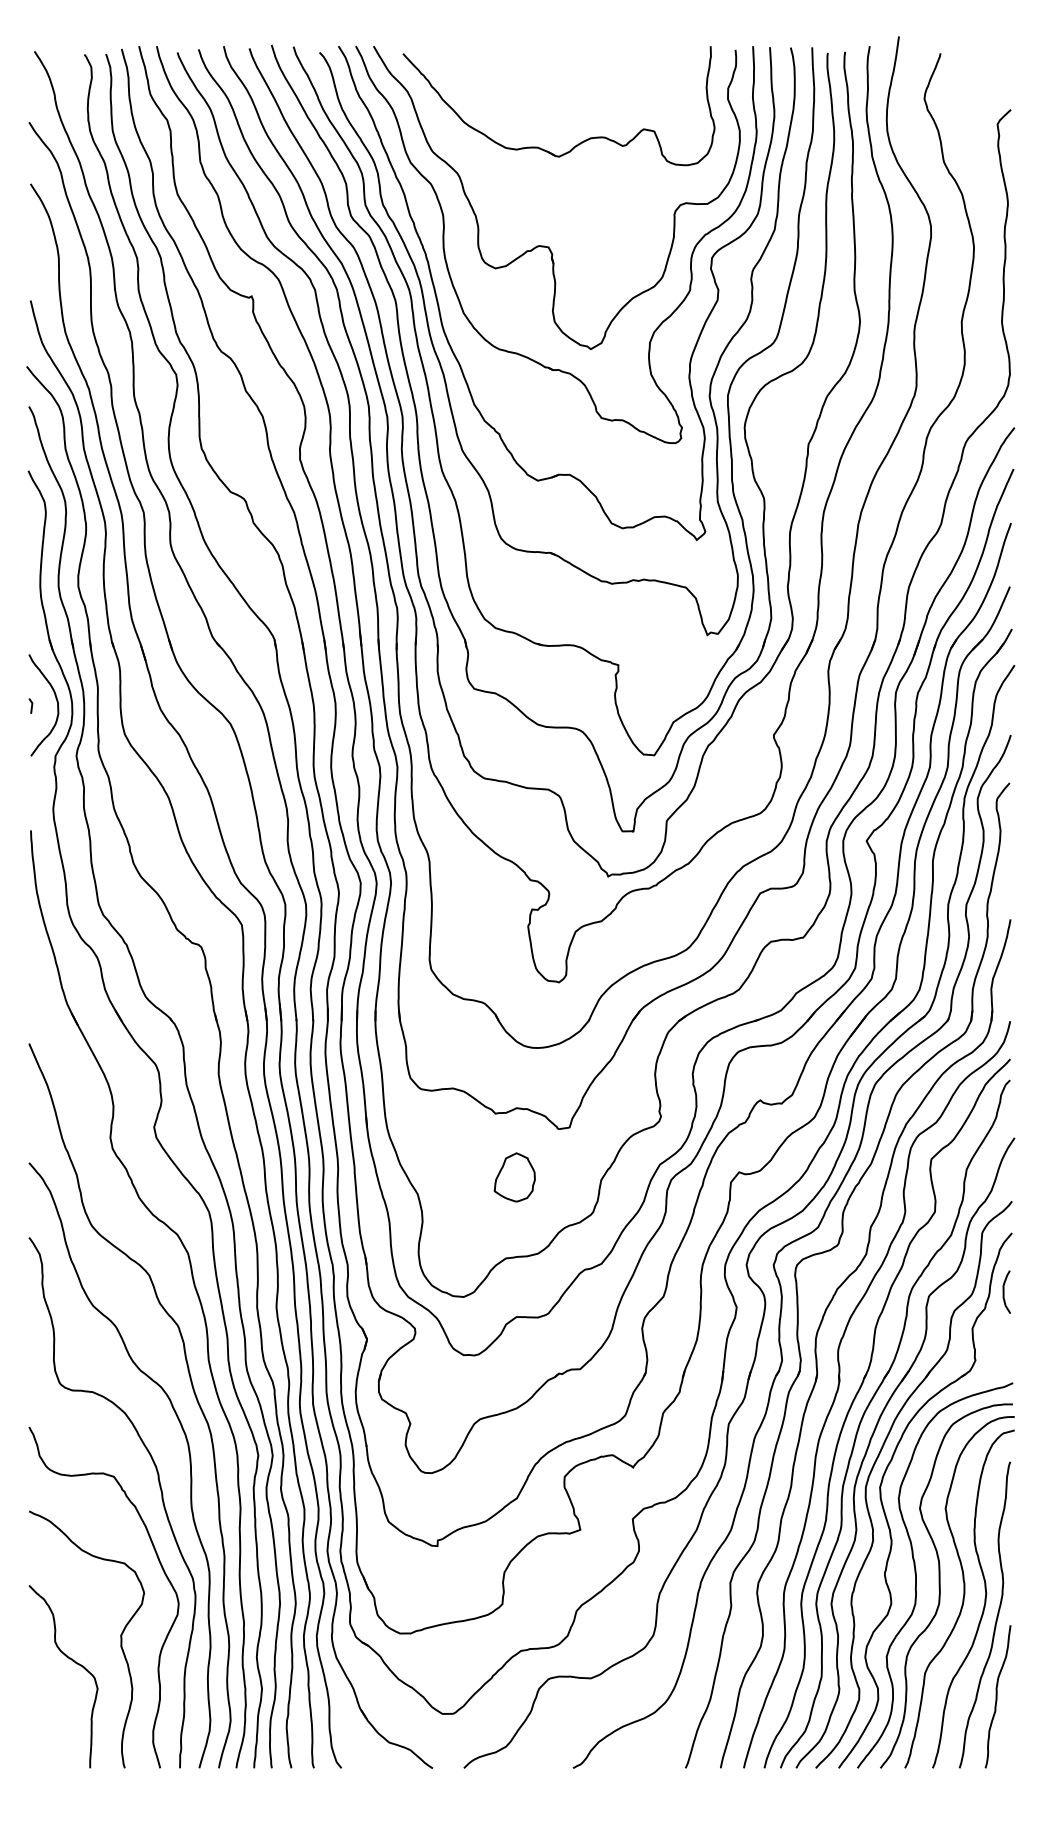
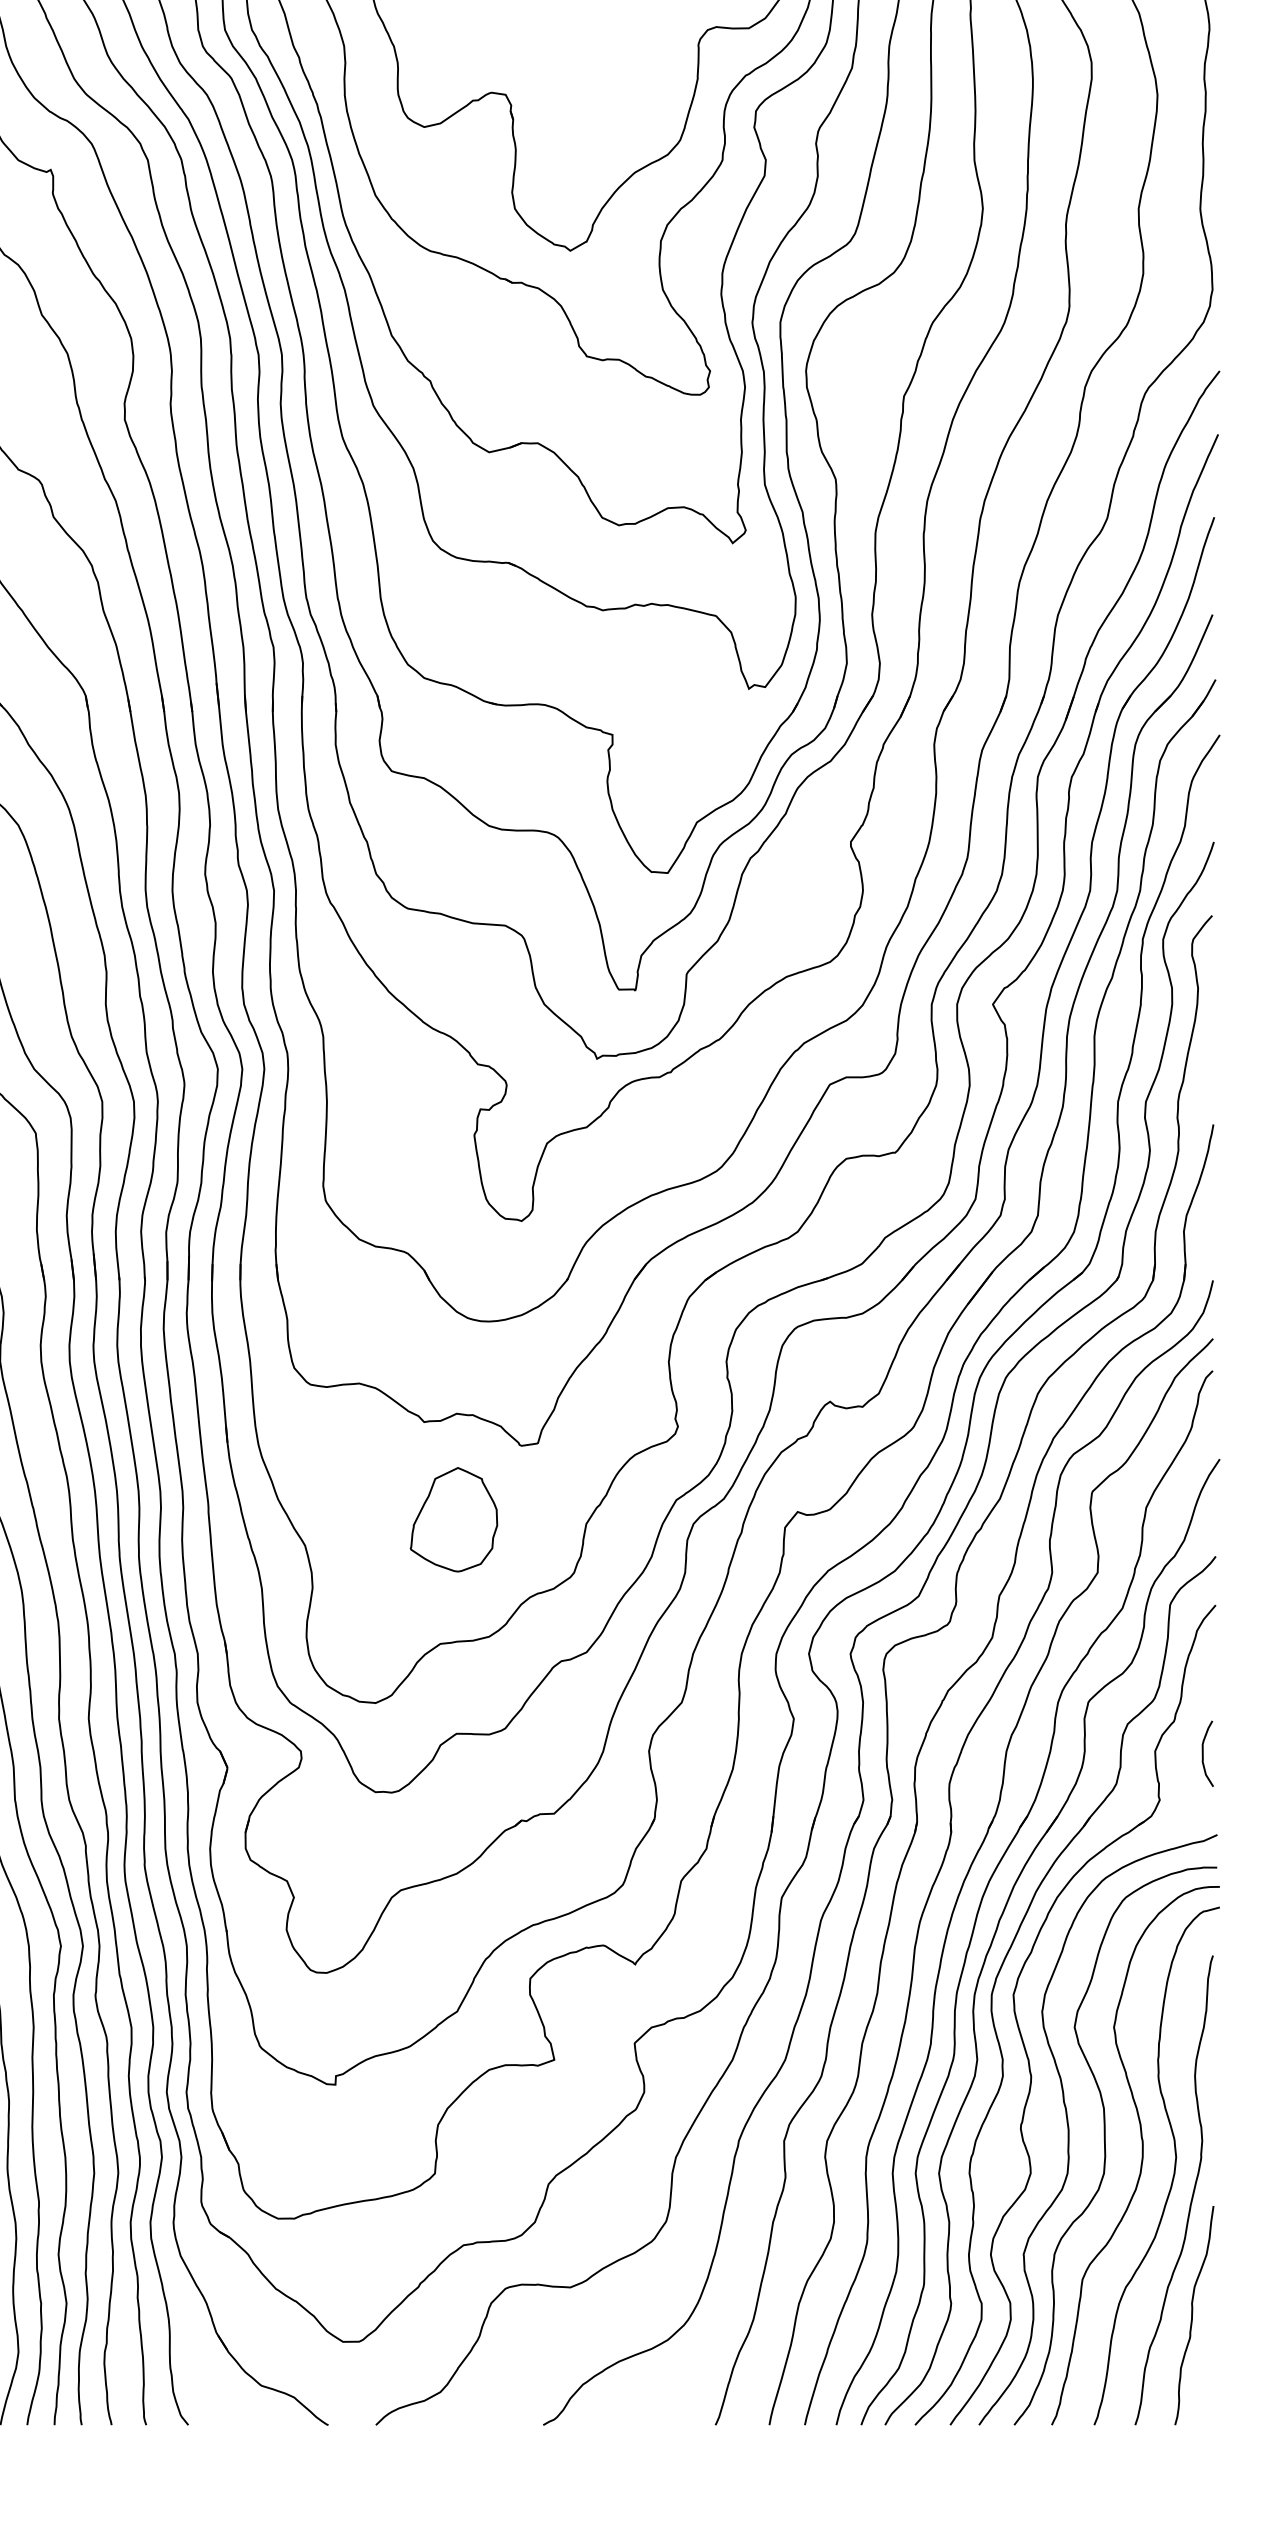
part: (514, 1177) -> (453, 1519), size x1.4
curve: (1004, 1291) -> (1204, 1752), moved

